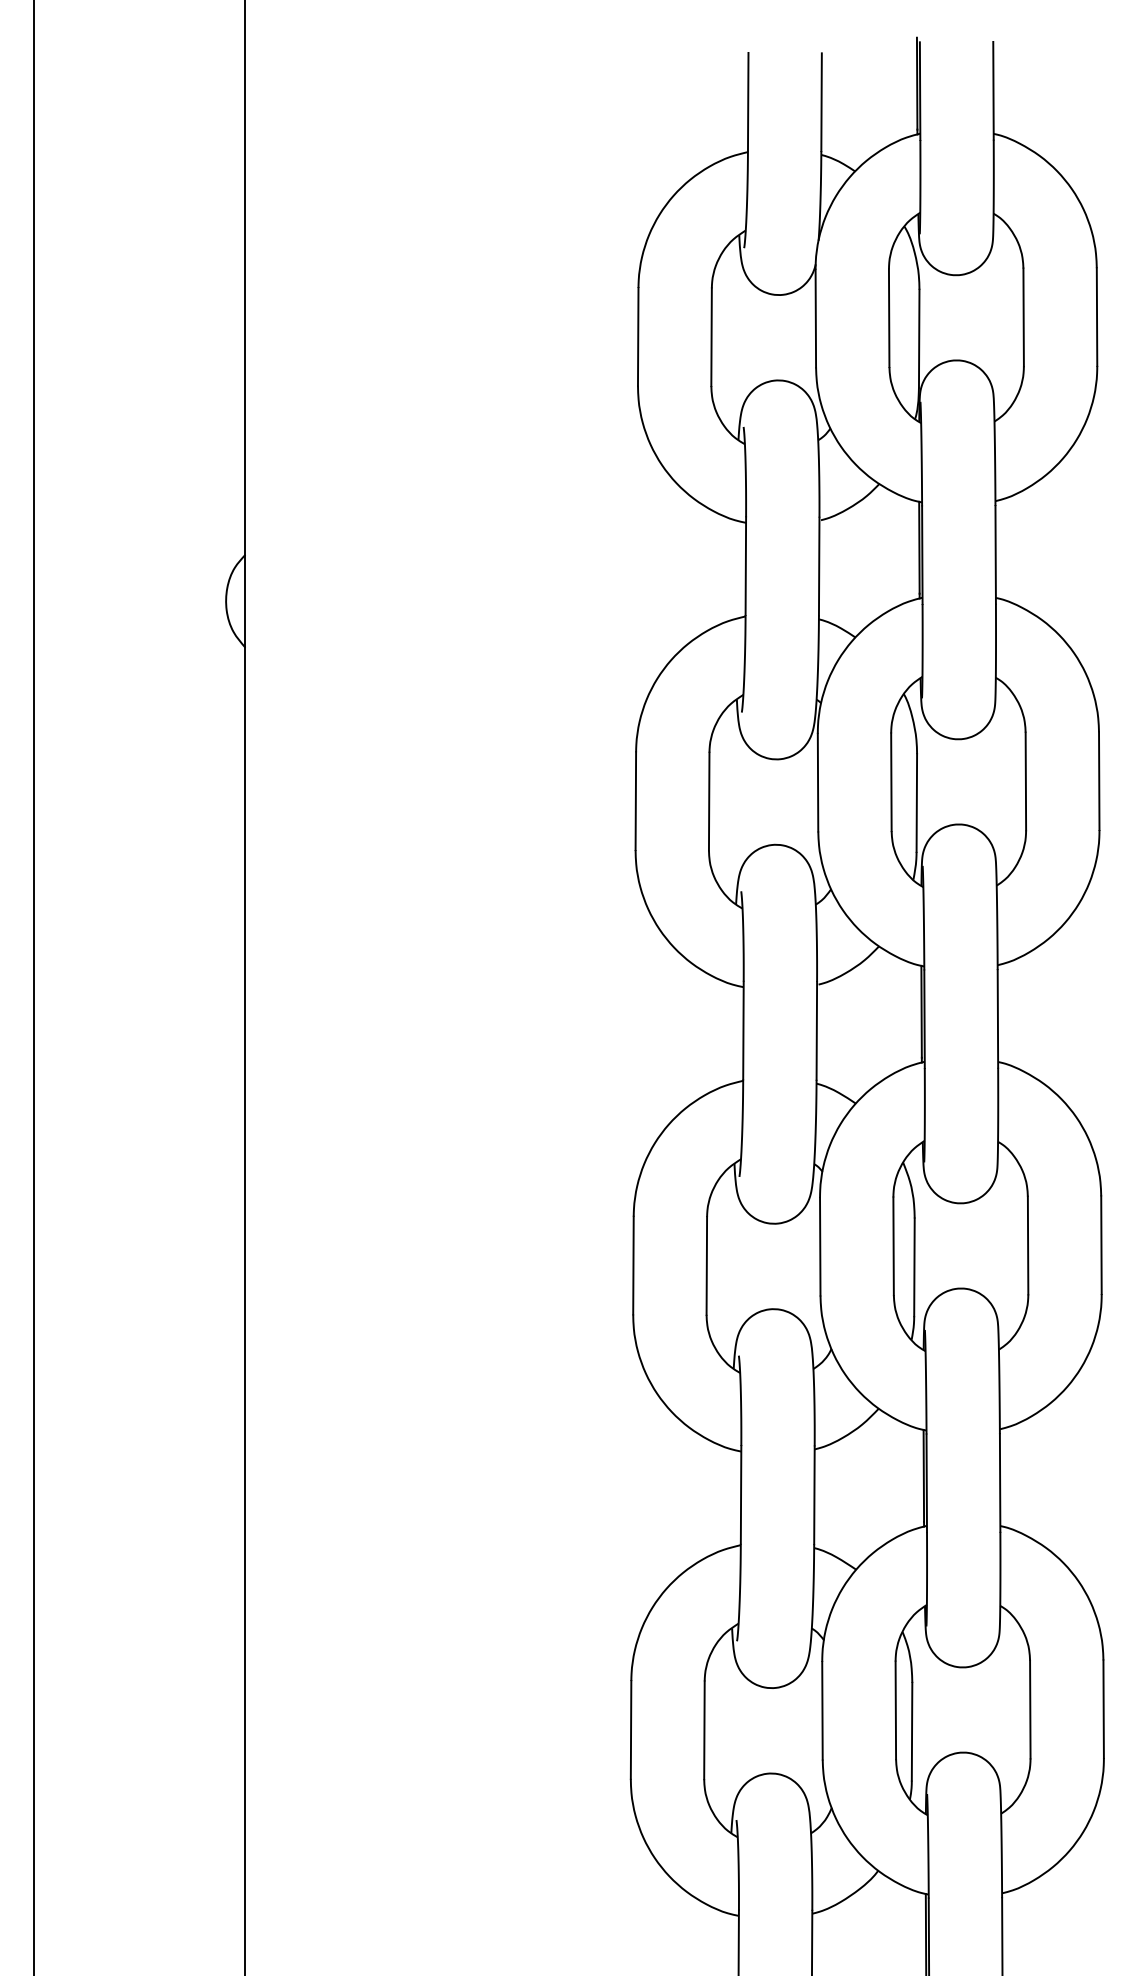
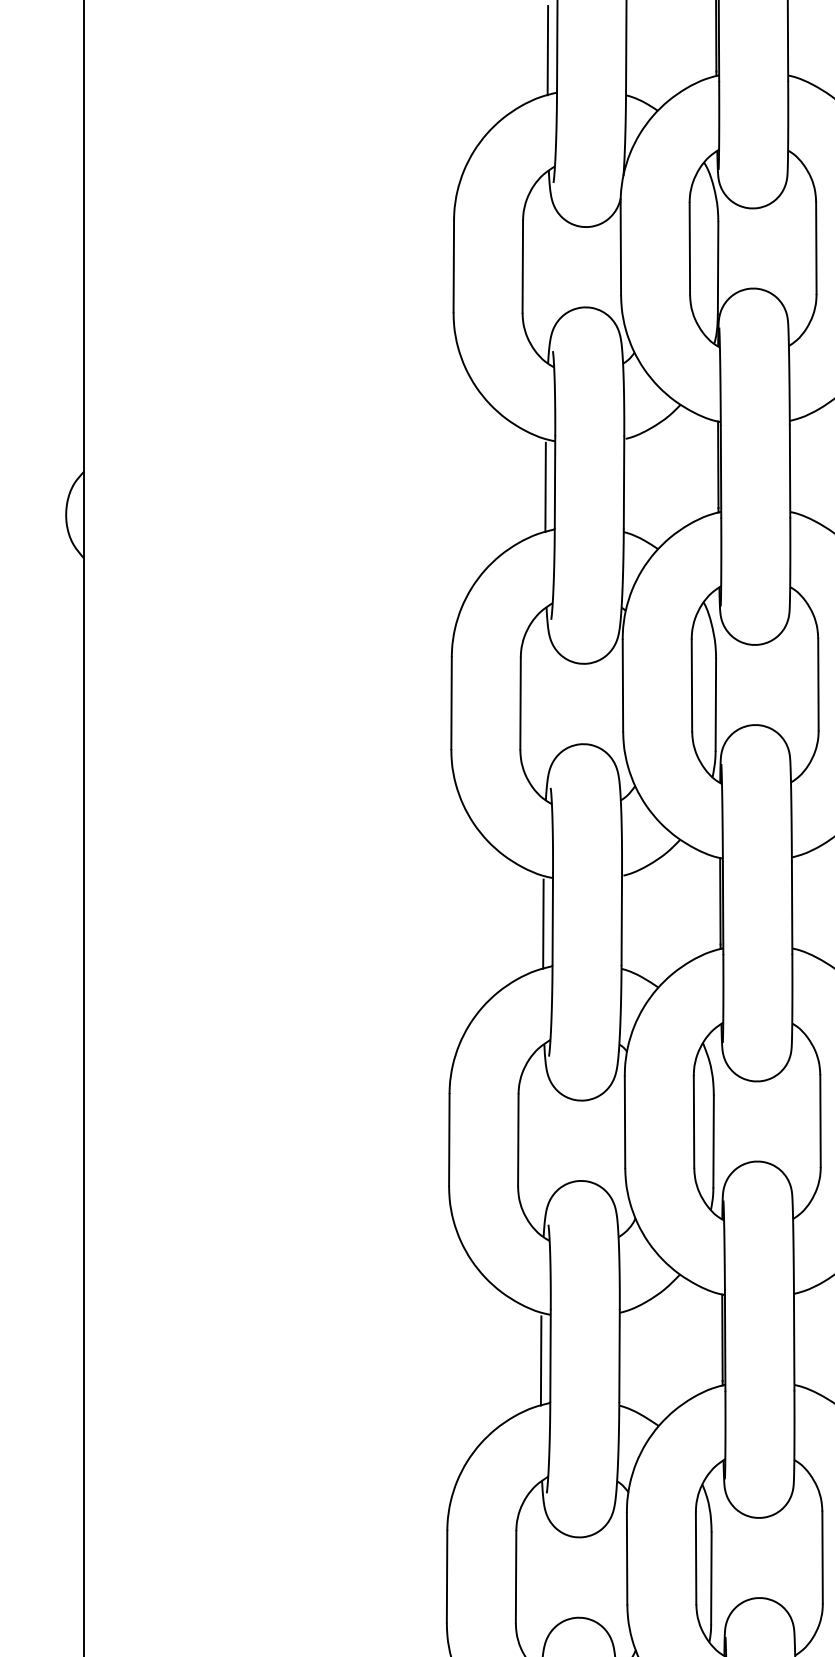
line: (737, 107) -> (547, 50), added
line: (735, 571) -> (545, 487), added
line: (733, 1035) -> (543, 923), added
line: (730, 1500) -> (540, 1360), added

